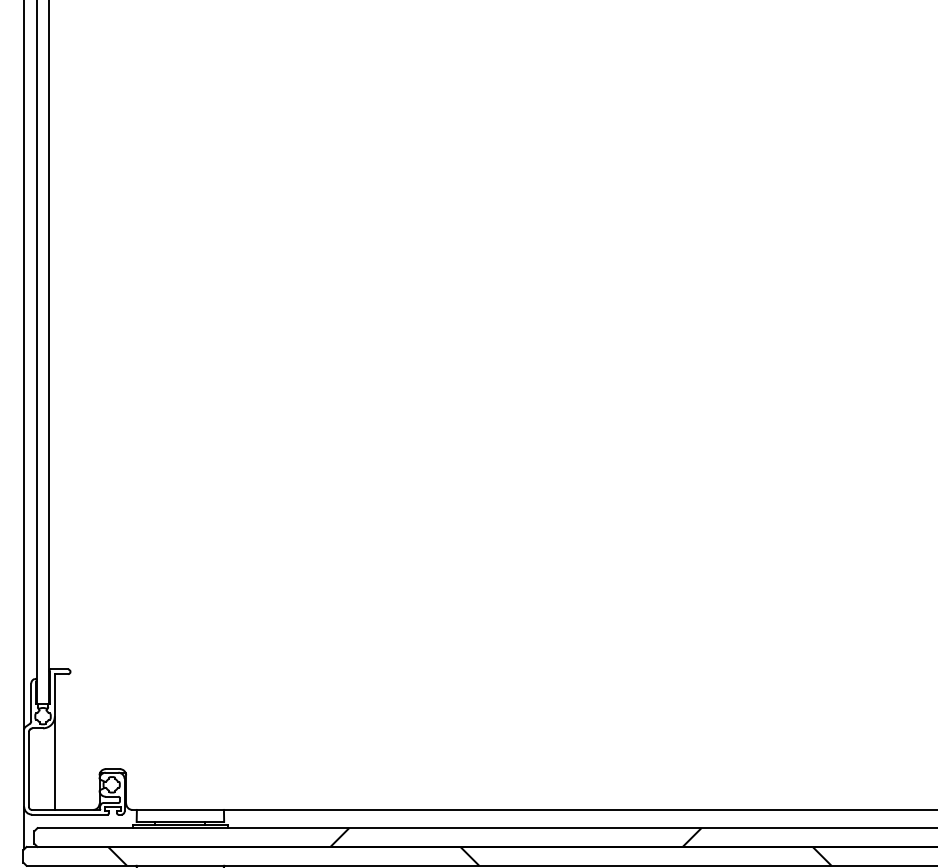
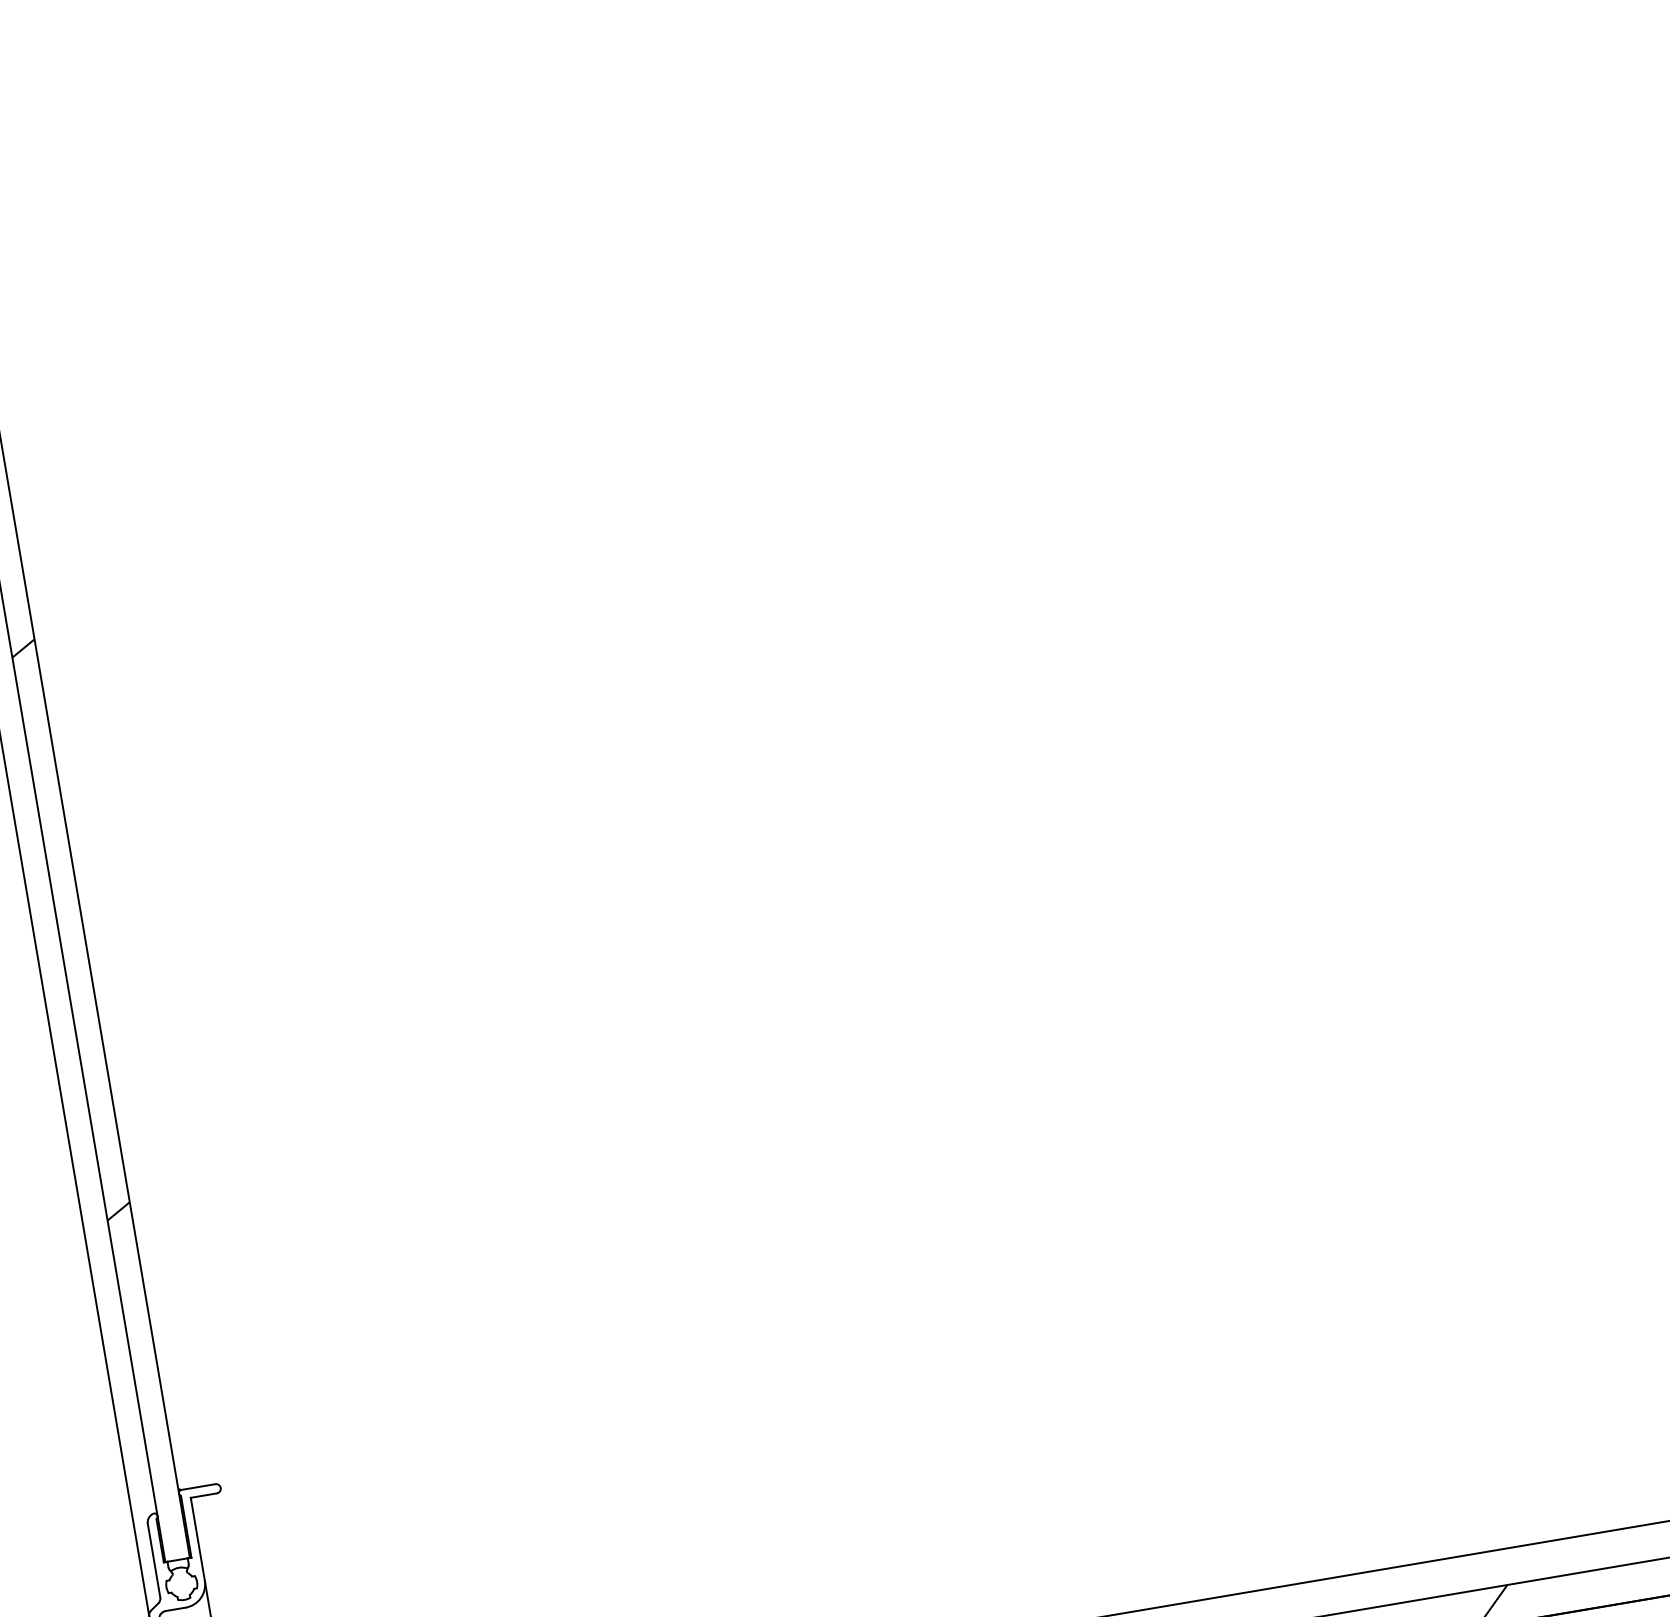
hatch: (42, 381) -> (69, 929), added

